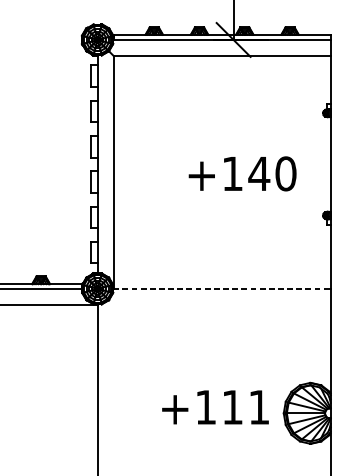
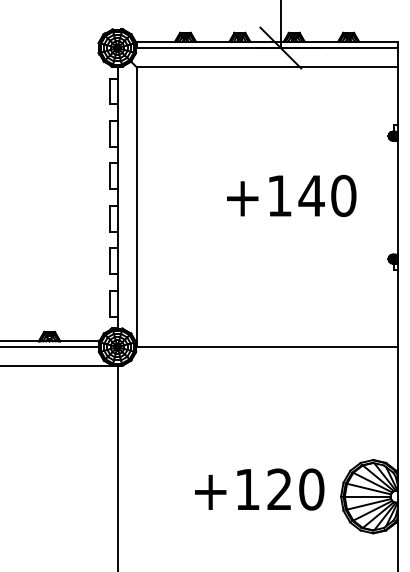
text: (242, 173) -> (291, 195), moved
line: (221, 289) -> (266, 347), dashed -> solid
text: (245, 407) -> (295, 489), +111 -> +120

